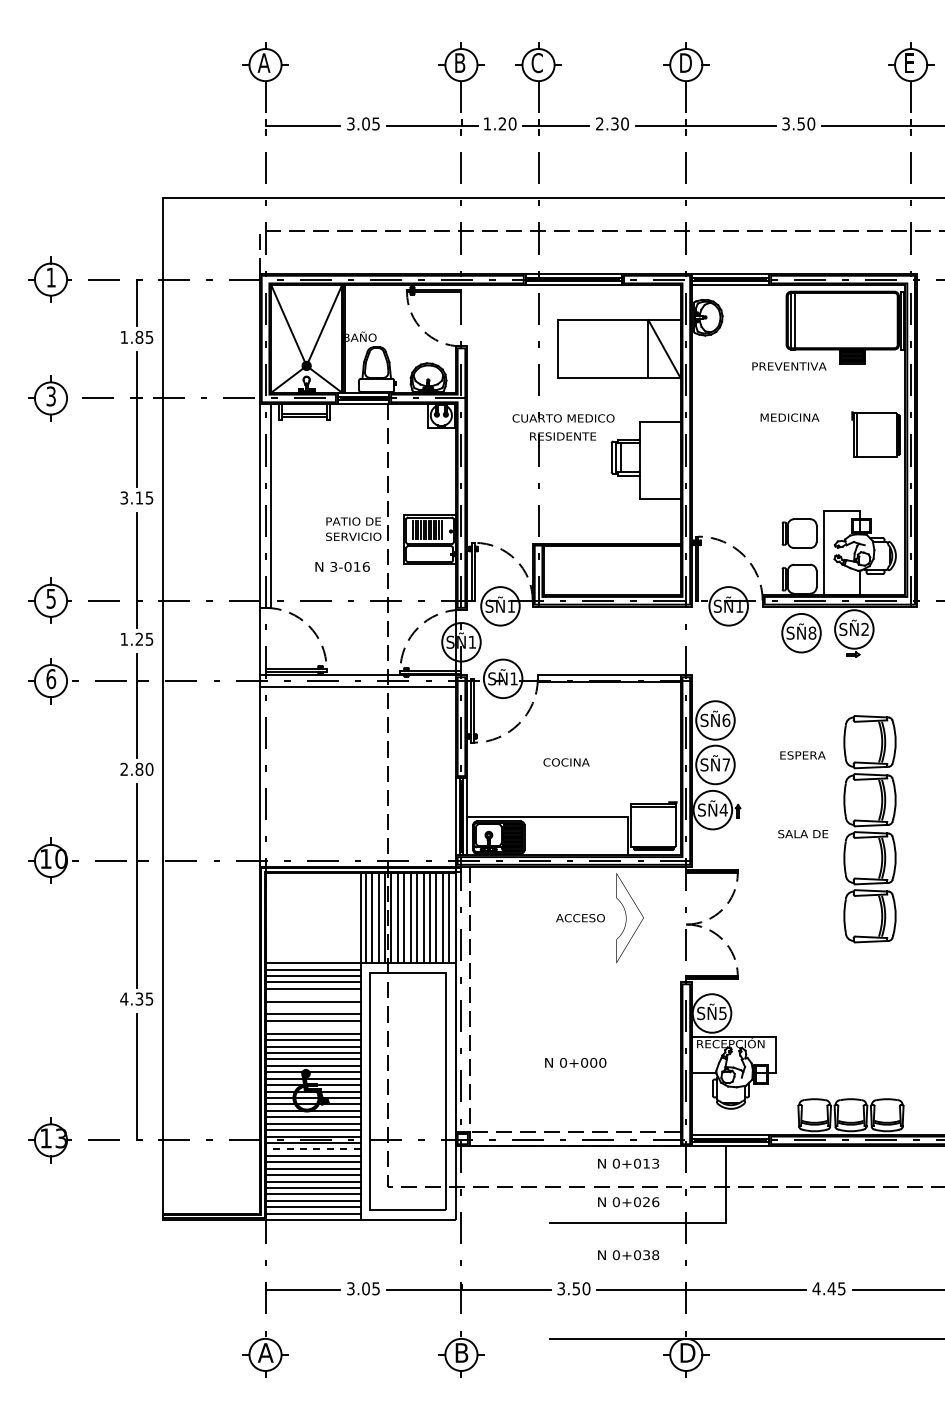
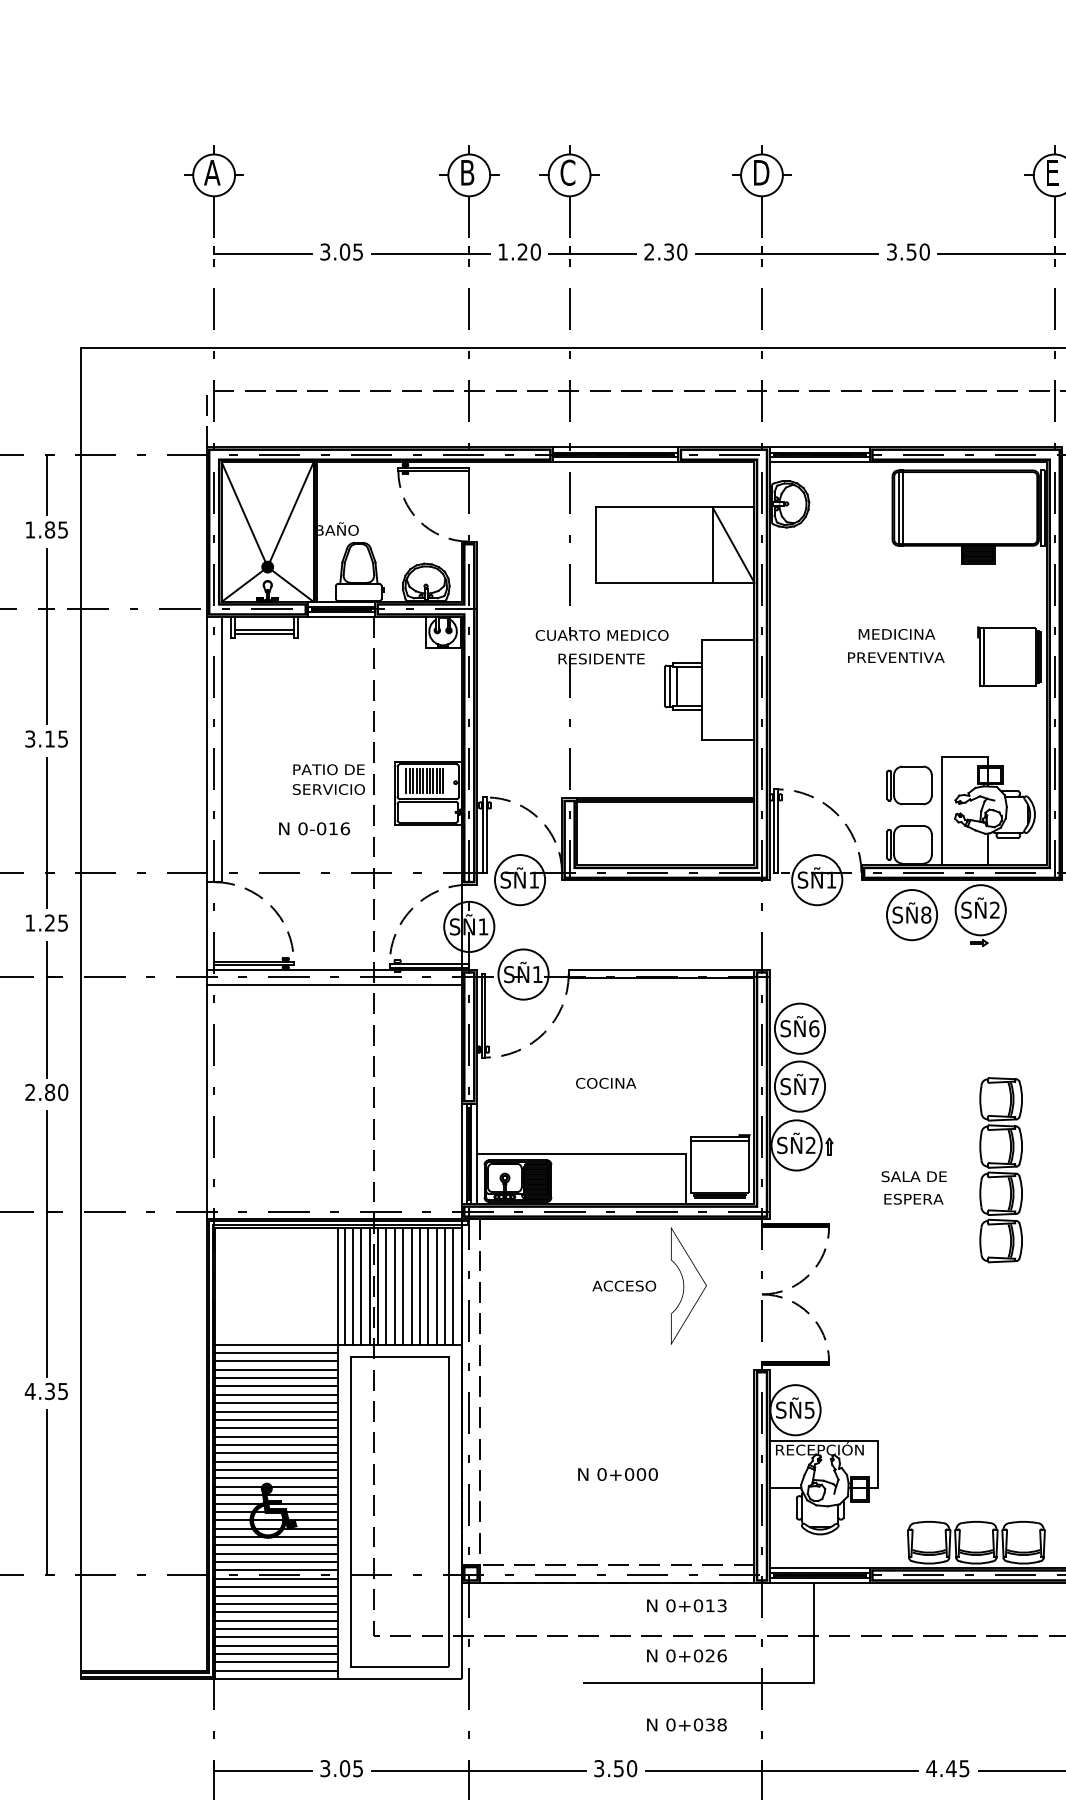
text: (789, 366) -> (896, 657), moved
text: (333, 566) -> (302, 828), 3-016 -> 0-016
text: (802, 755) -> (913, 1199), moved
text: (723, 809) -> (810, 1144), SÑ4 -> SÑ2
part: (869, 828) -> (1000, 1169), size x0.62
line: (313, 995) -> (276, 1386), added
line: (313, 1008) -> (276, 1403), added
line: (313, 1027) -> (276, 1428), added
line: (312, 1149) -> (275, 1587), dashed -> solid

